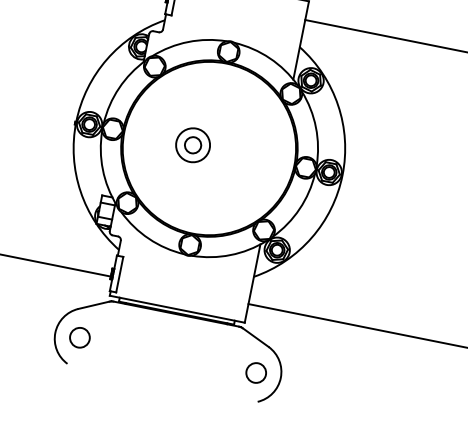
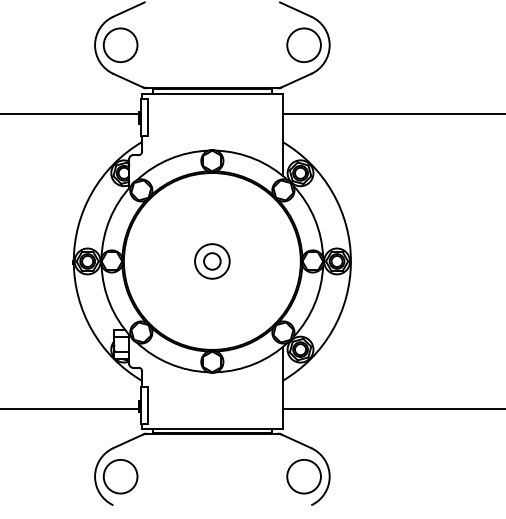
part: (193, 145) -> (212, 261), moved
circle: (79, 337) -> (120, 476), size x1.67
circle: (255, 372) -> (303, 476), size x1.67

